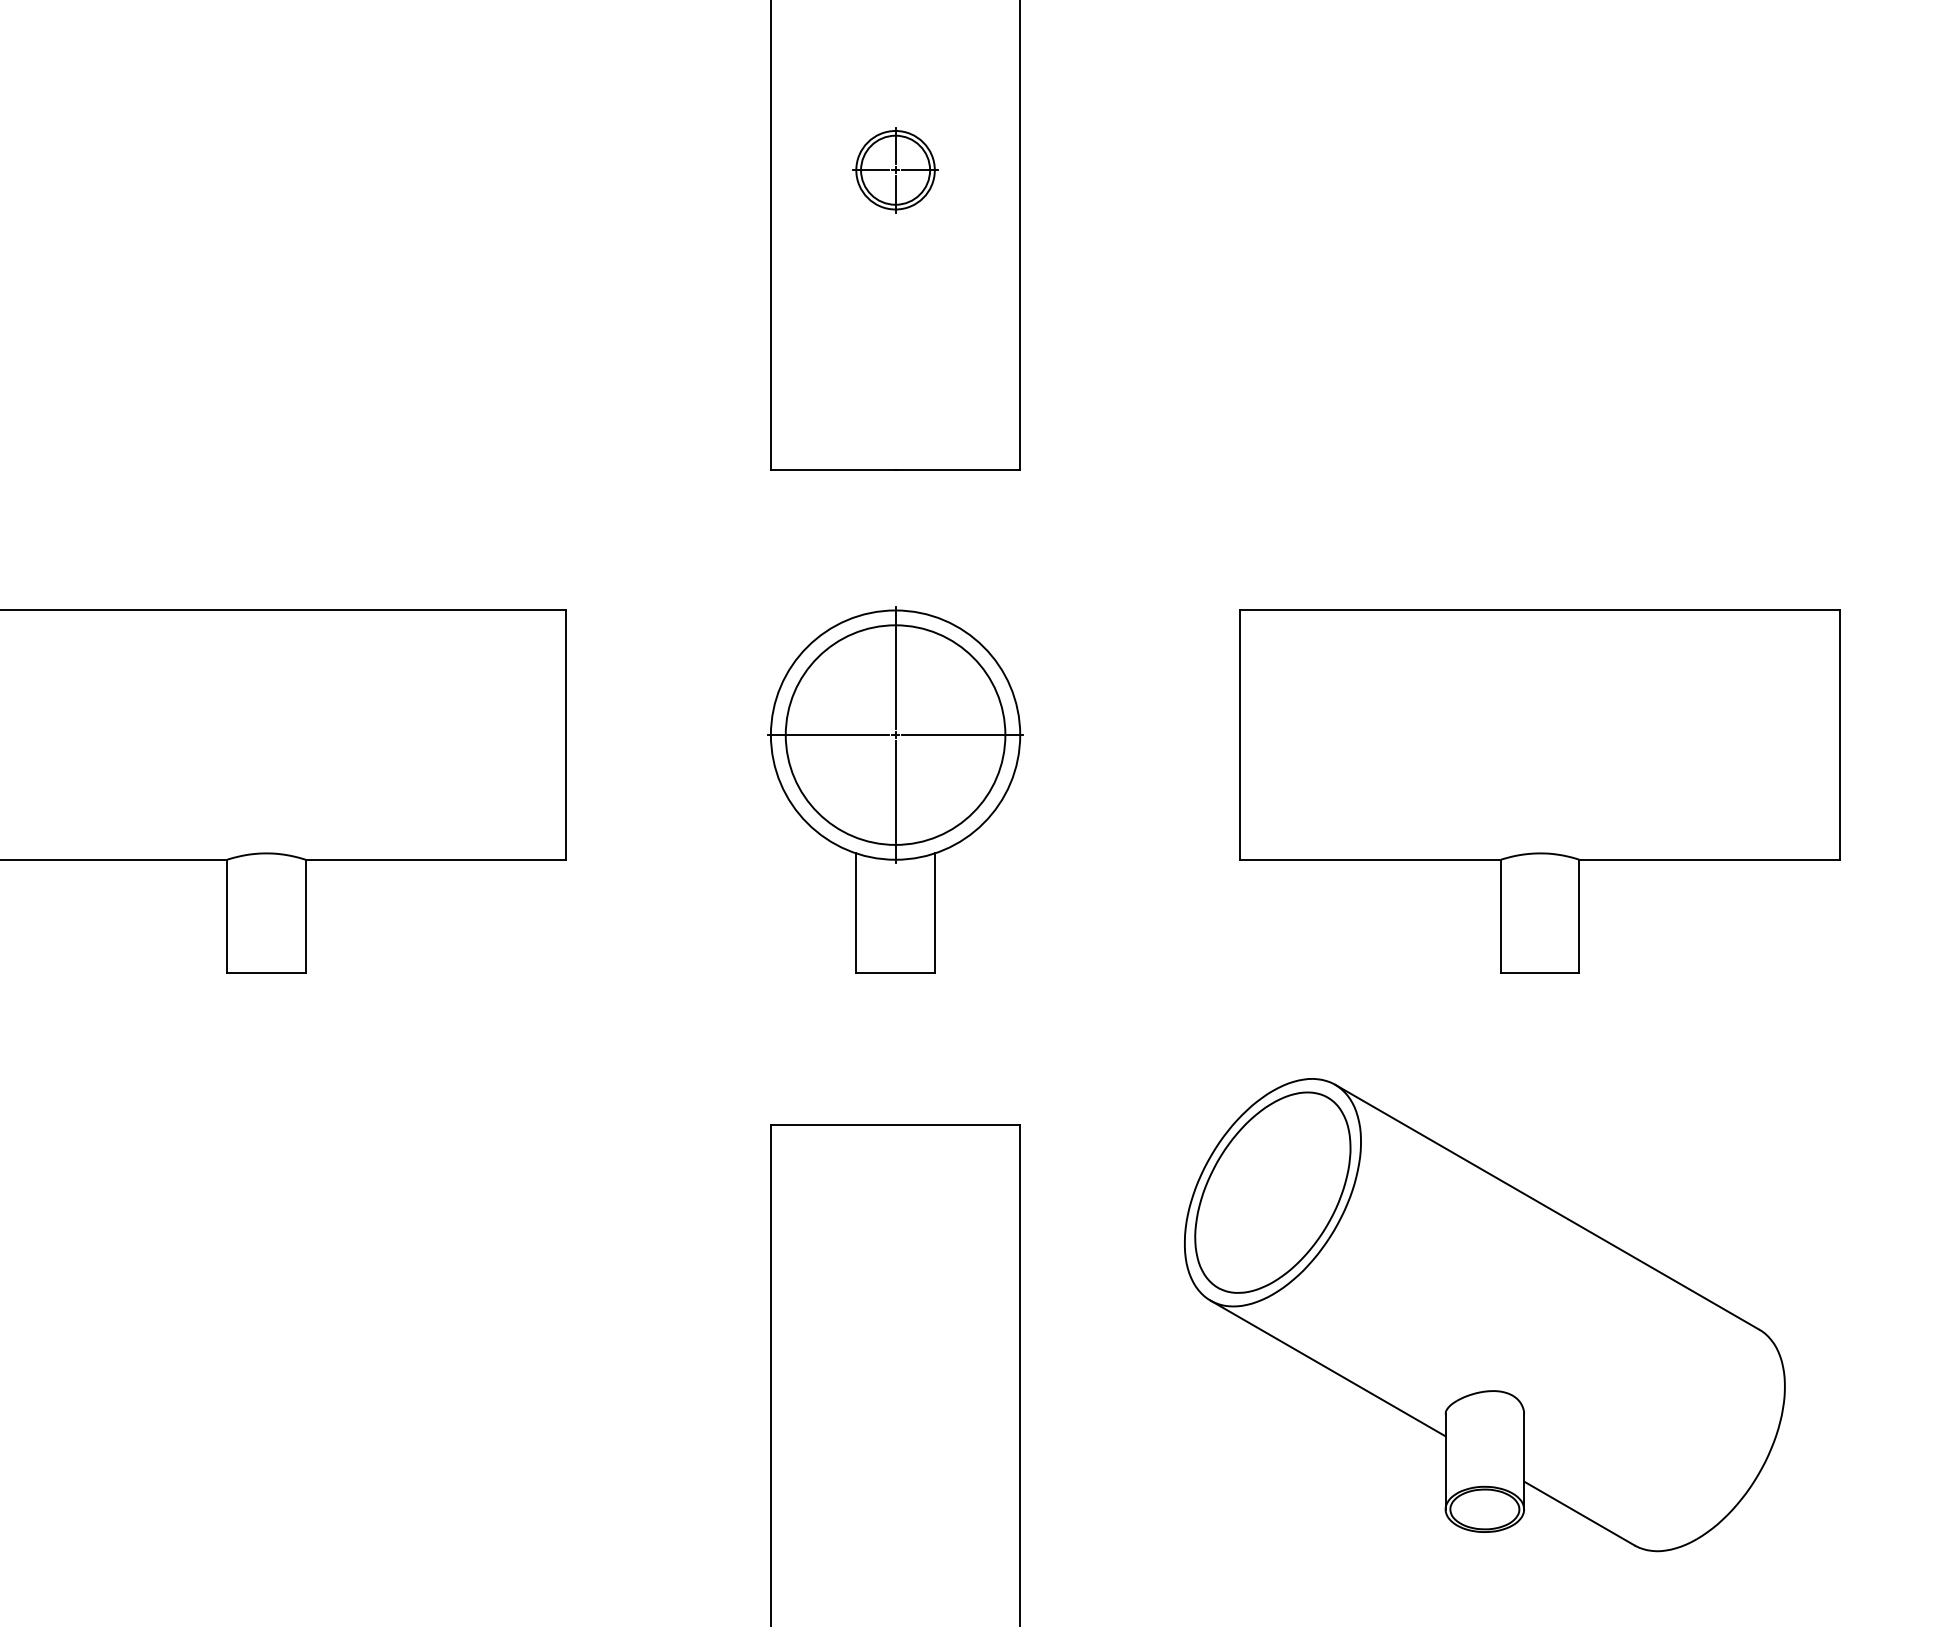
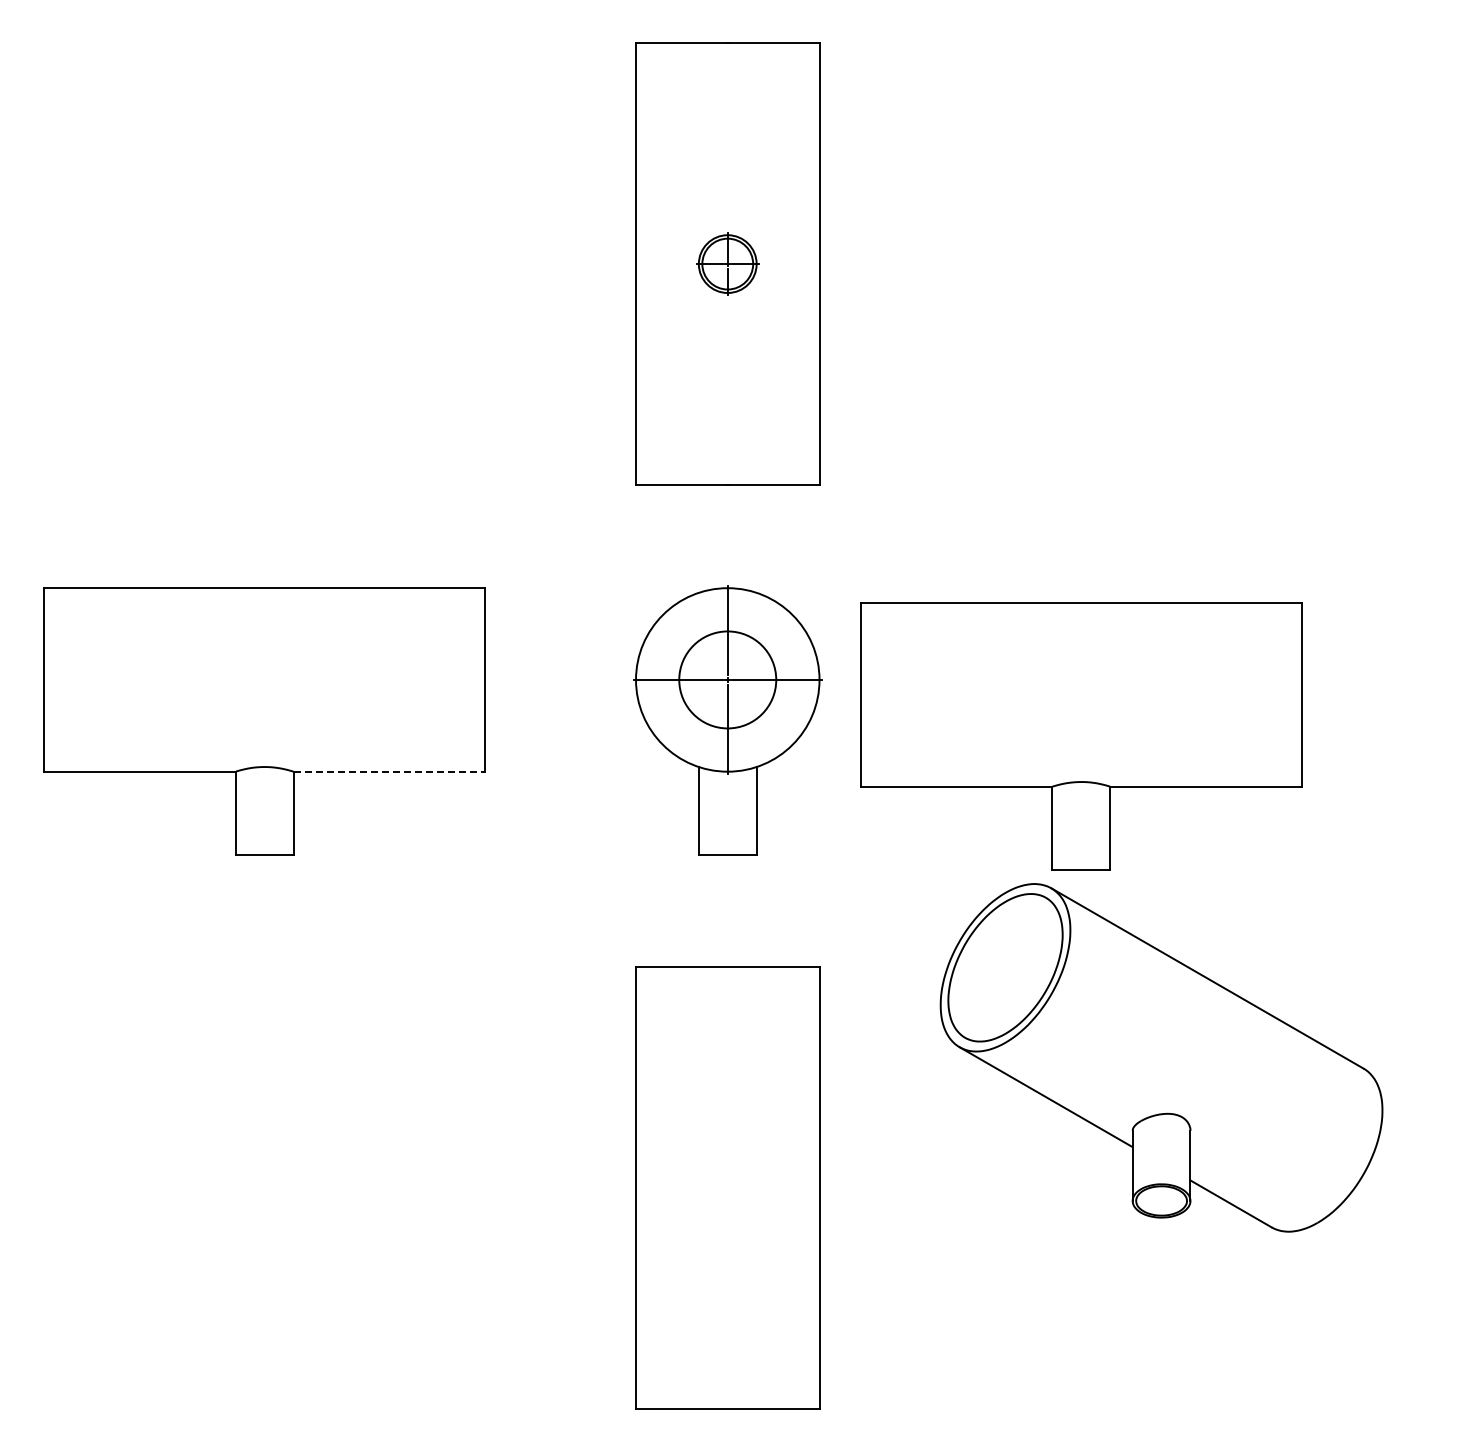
circle: (895, 734) -> (727, 679), size x0.6
part: (1540, 791) -> (1081, 736), moved
line: (436, 859) -> (389, 771), solid -> dashed
part: (1484, 1314) -> (1161, 1057), moved

